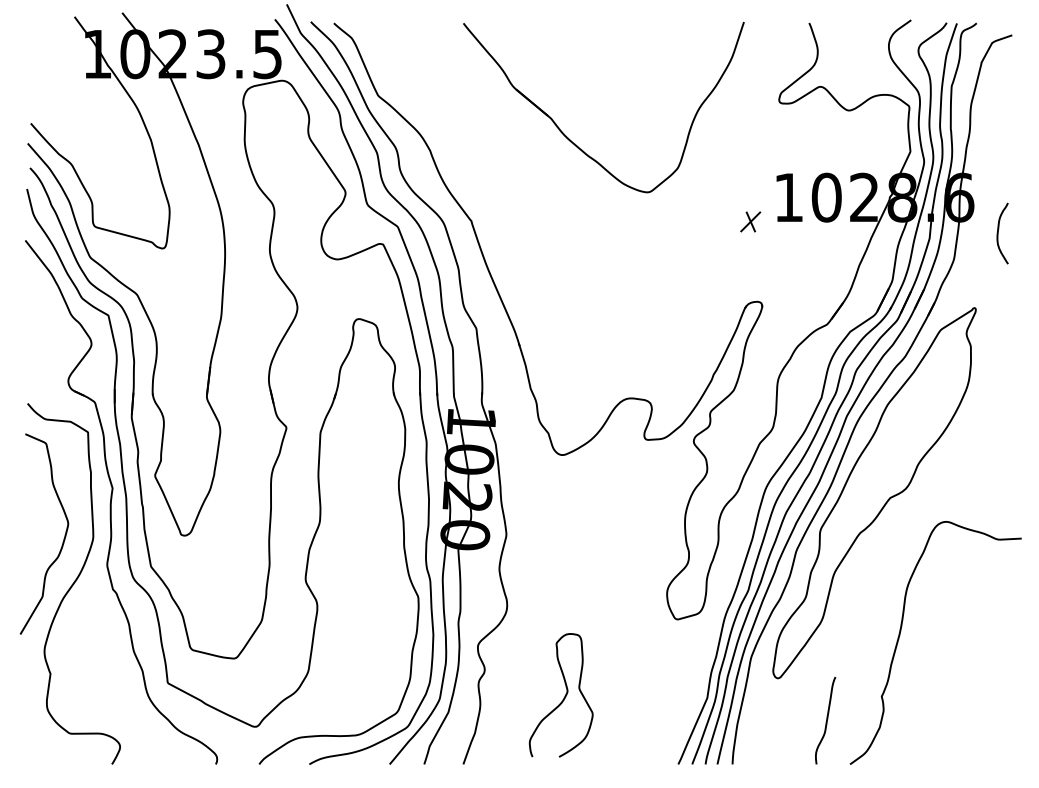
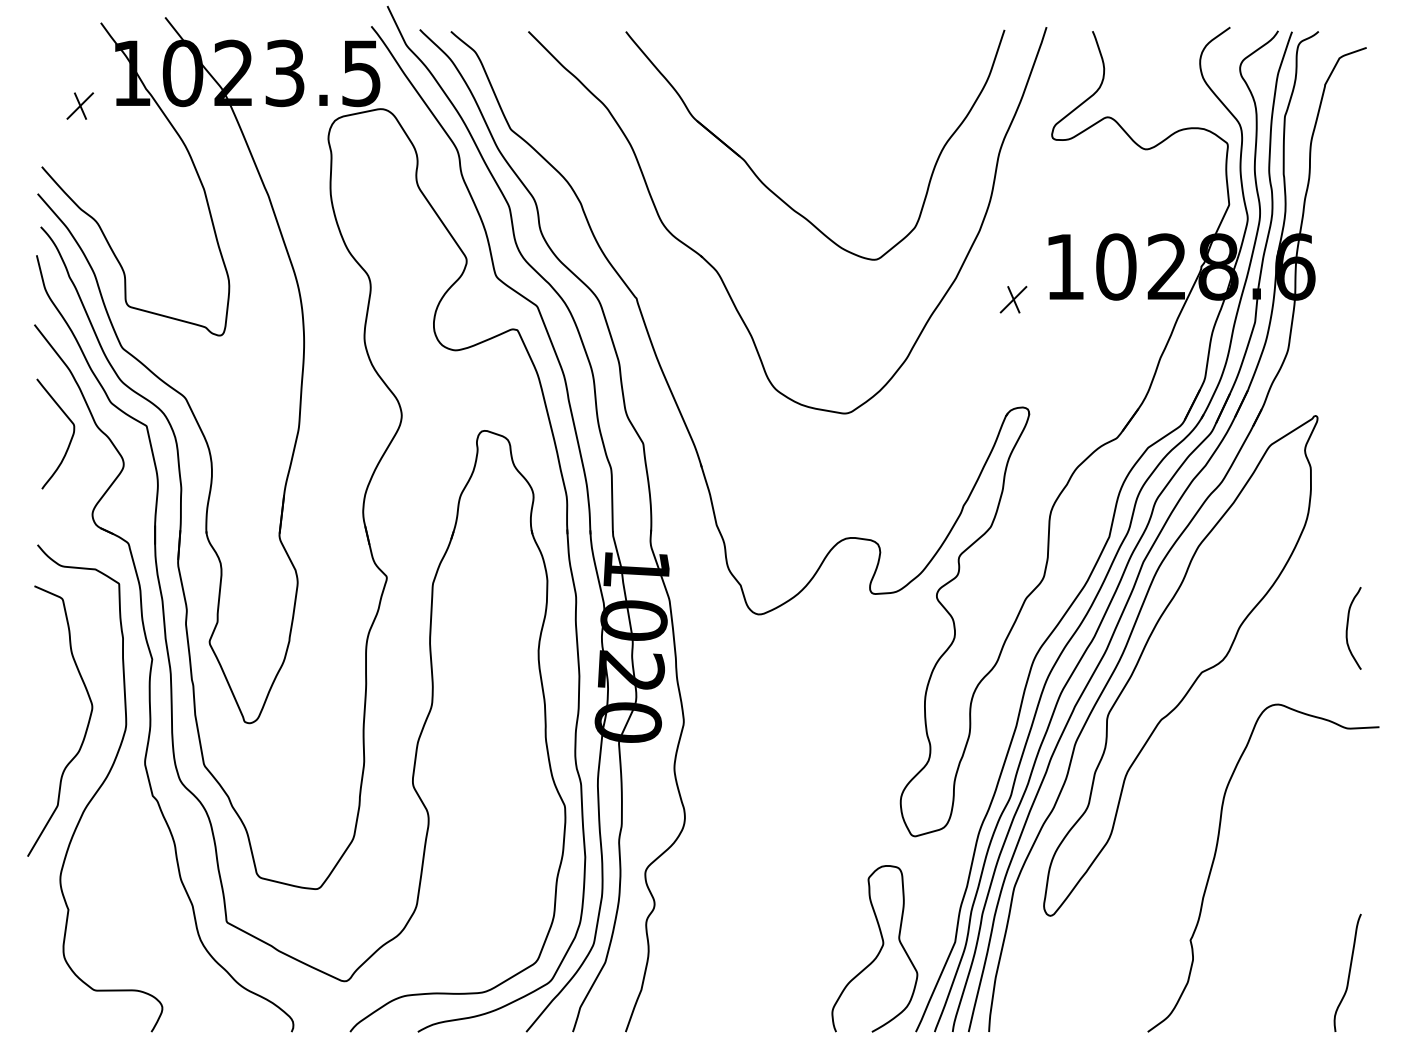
part: (58, 78) -> (79, 105), added
part: (531, 200) -> (717, 270), added
curve: (998, 232) -> (1348, 626), moved
curve: (52, 324) -> (70, 438), added
curve: (563, 697) -> (878, 951), moved
curve: (826, 720) -> (1348, 972), moved

